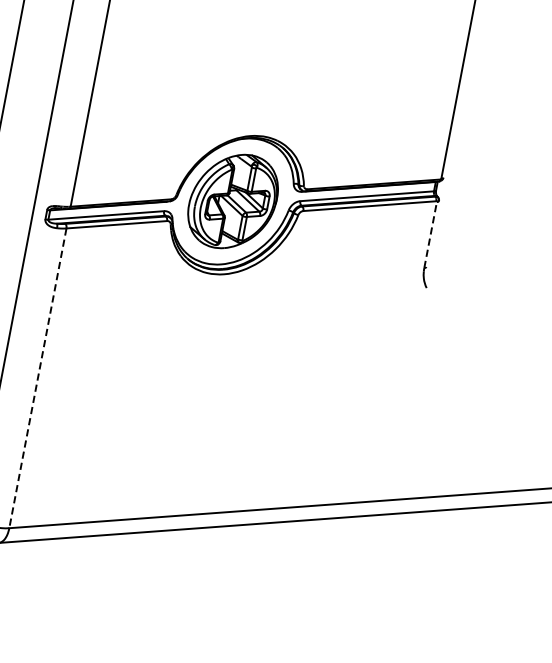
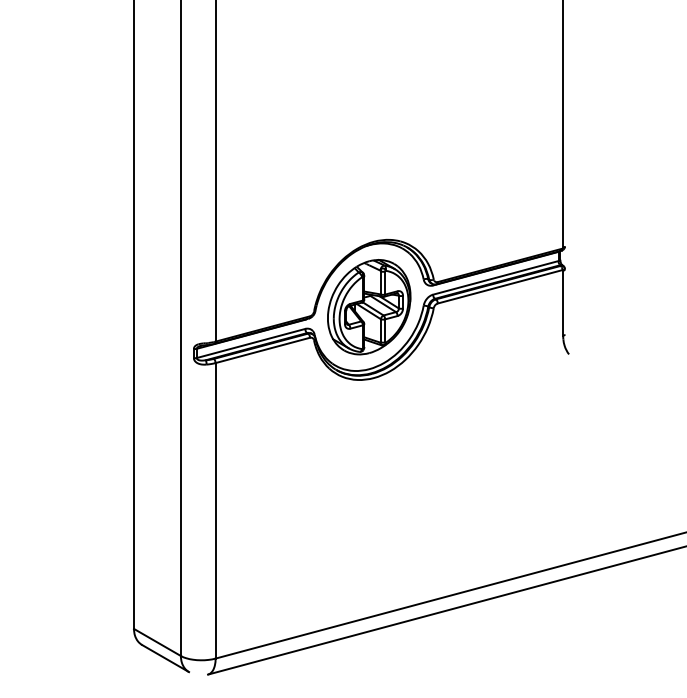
line: (430, 235) -> (563, 303), dashed -> solid
line: (37, 377) -> (215, 510), dashed -> solid

